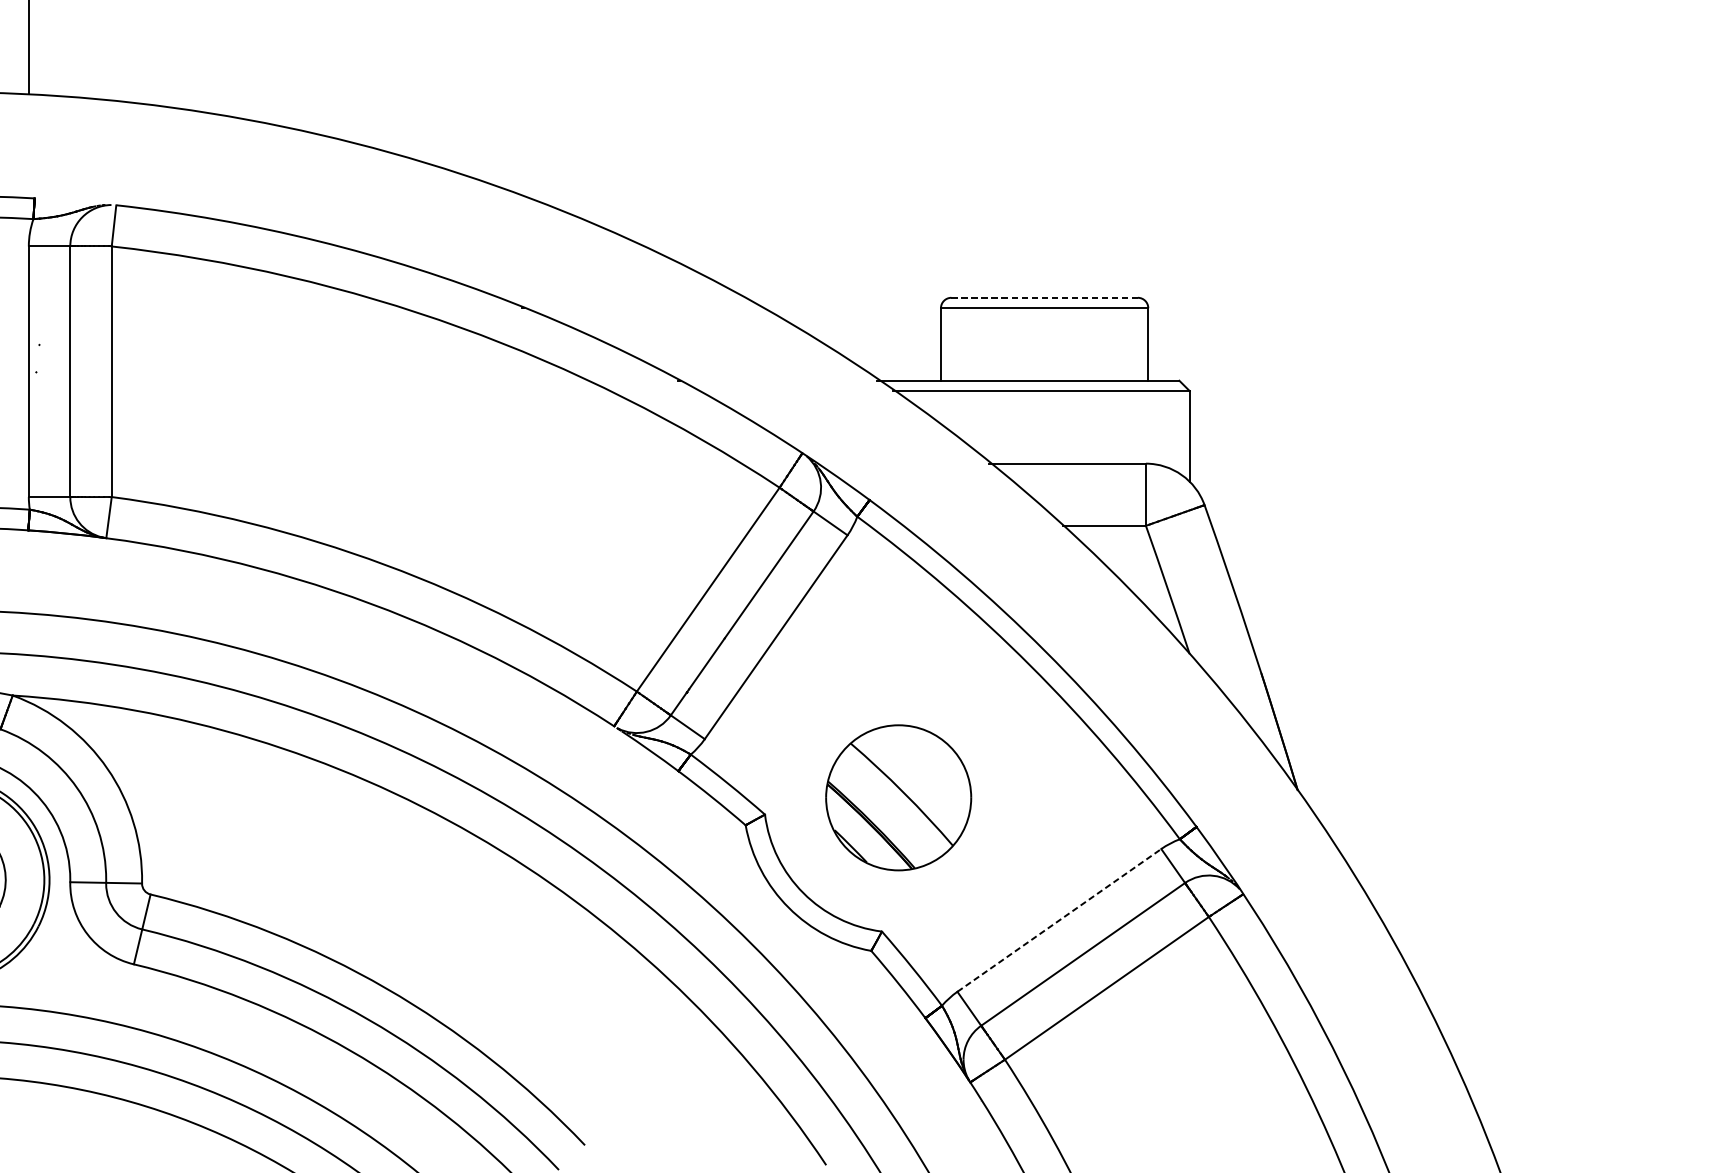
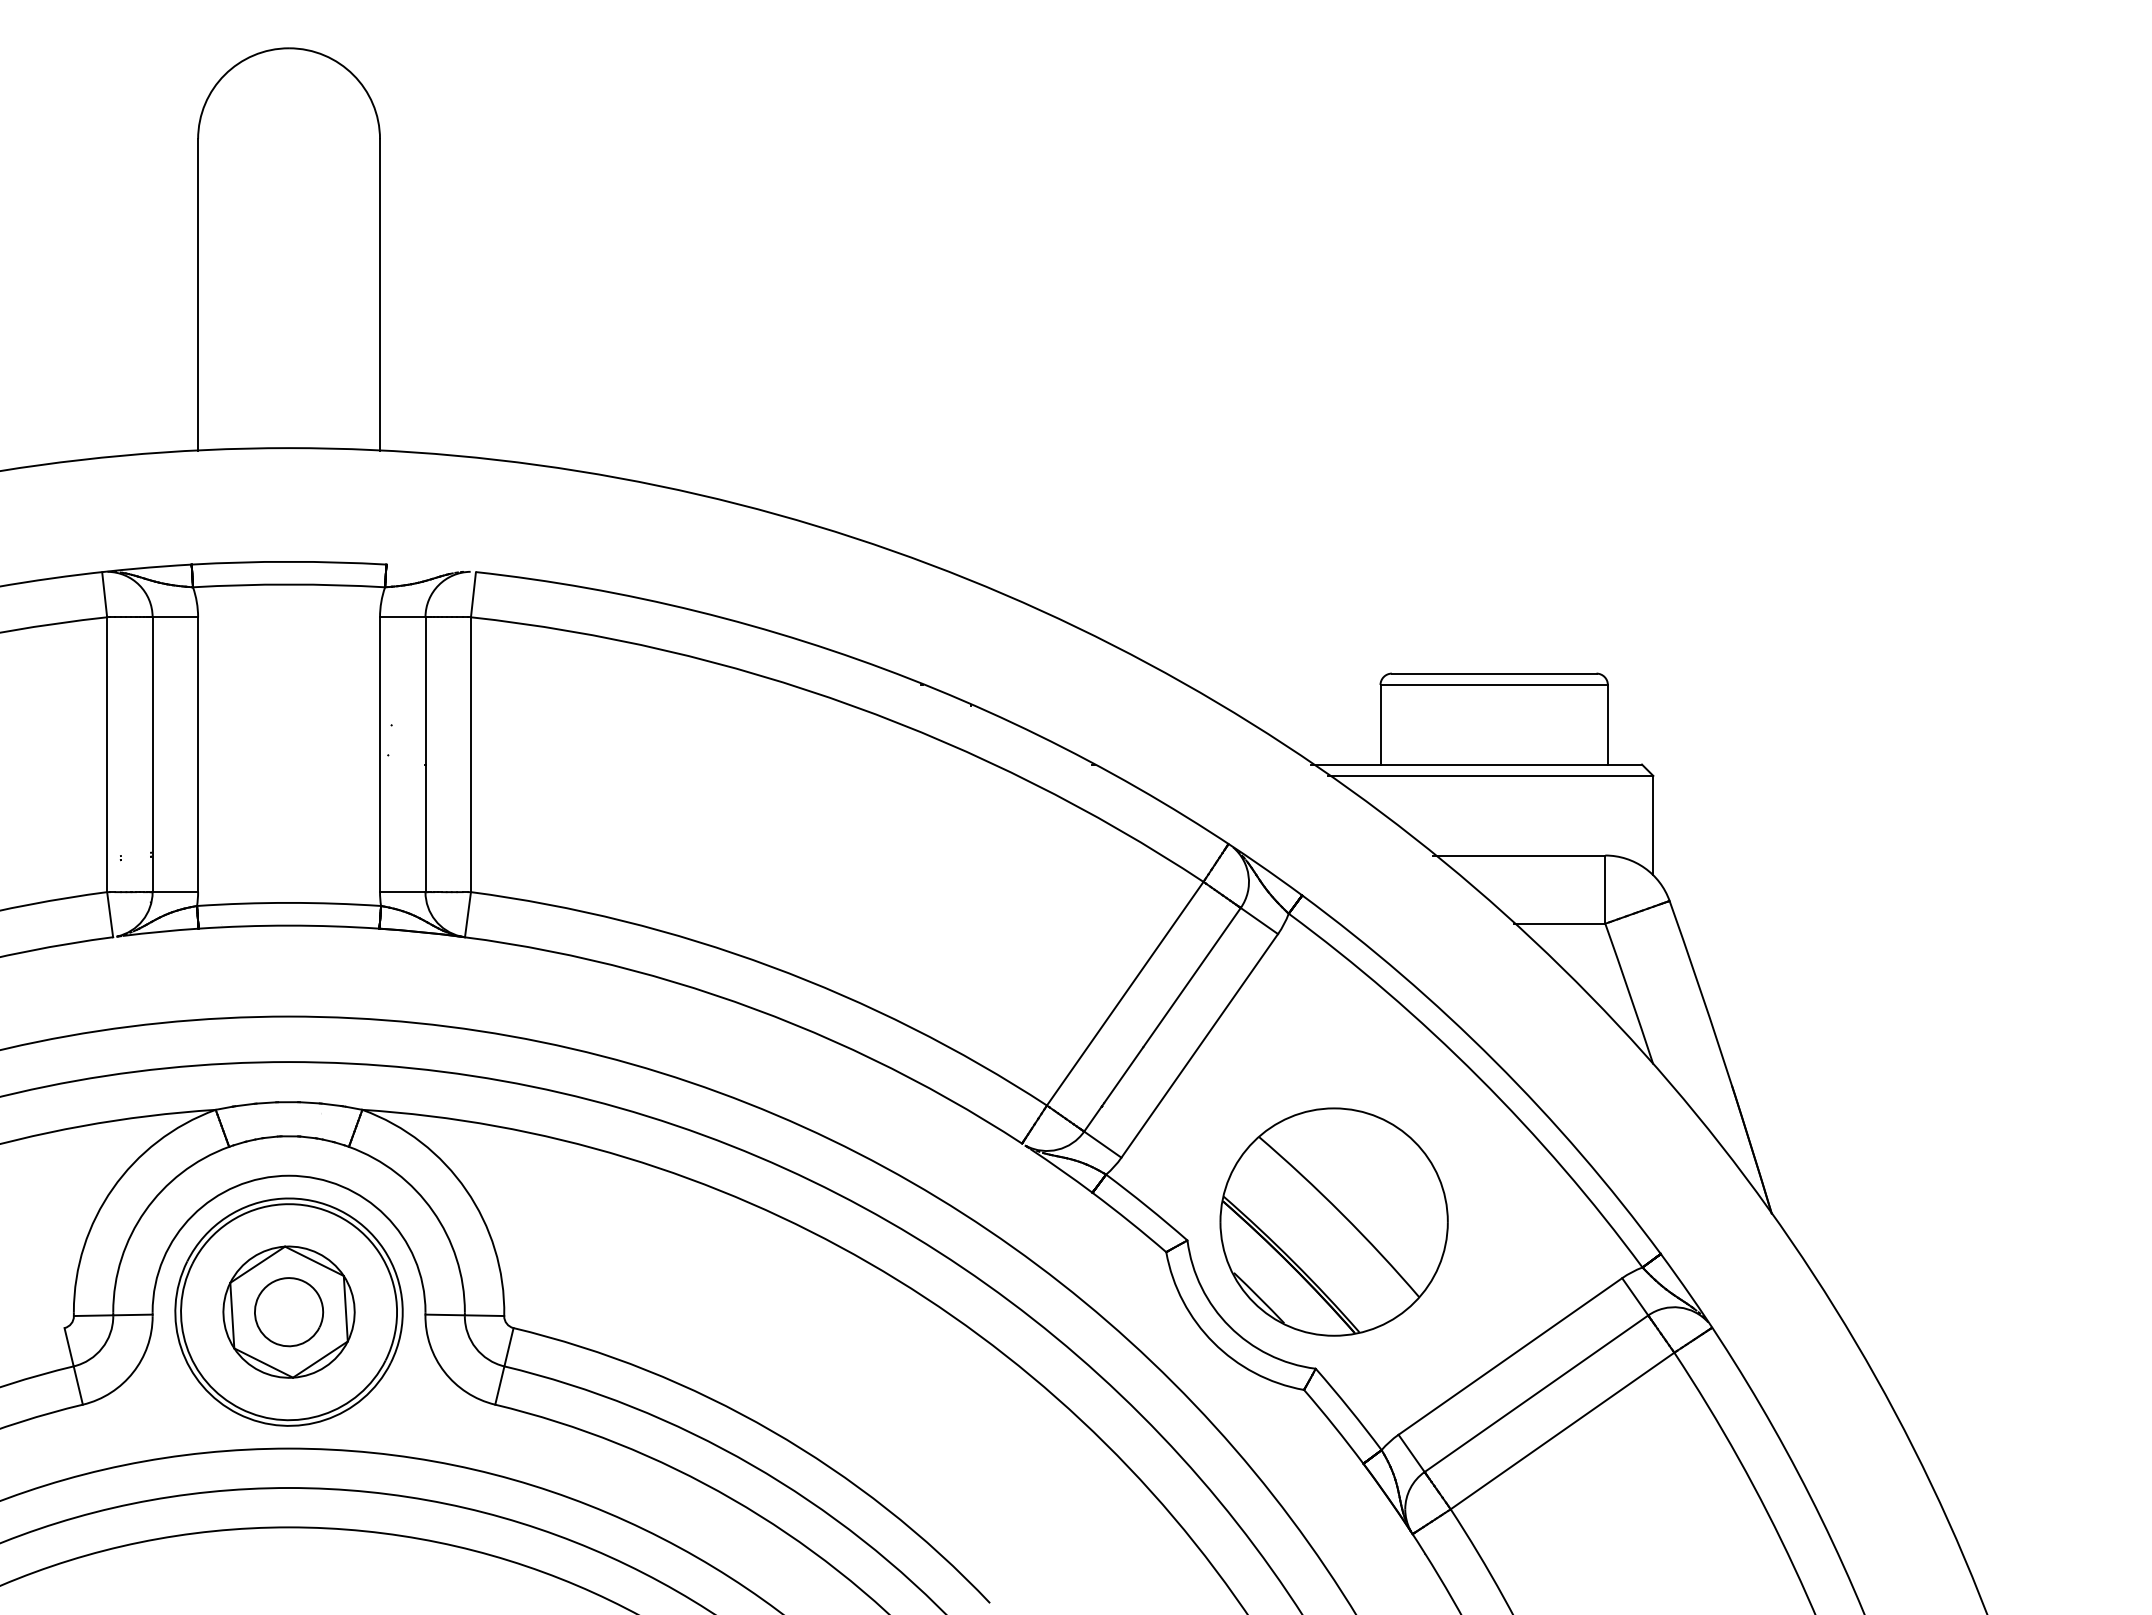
line: (1044, 297) -> (1494, 673), dashed -> solid
part: (898, 797) -> (1333, 1221), size x1.43
line: (1059, 920) -> (1510, 1356), dashed -> solid

